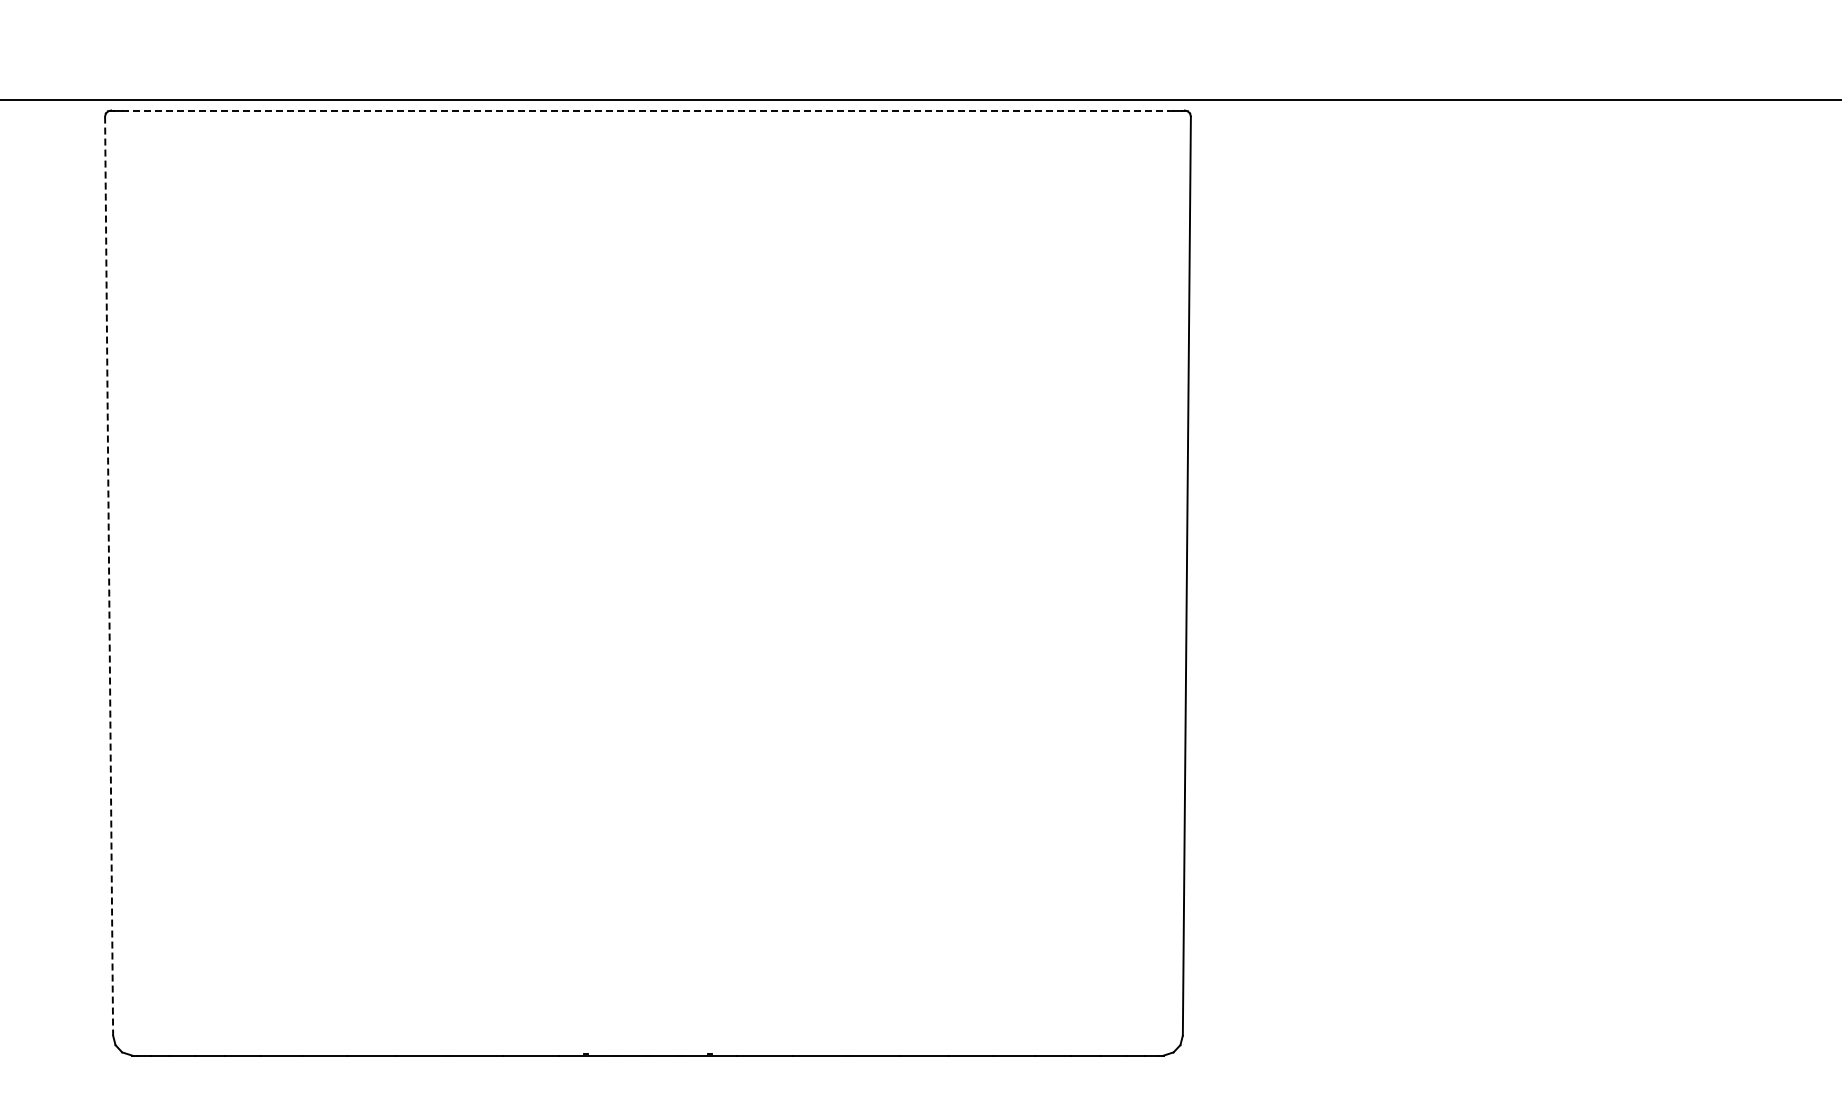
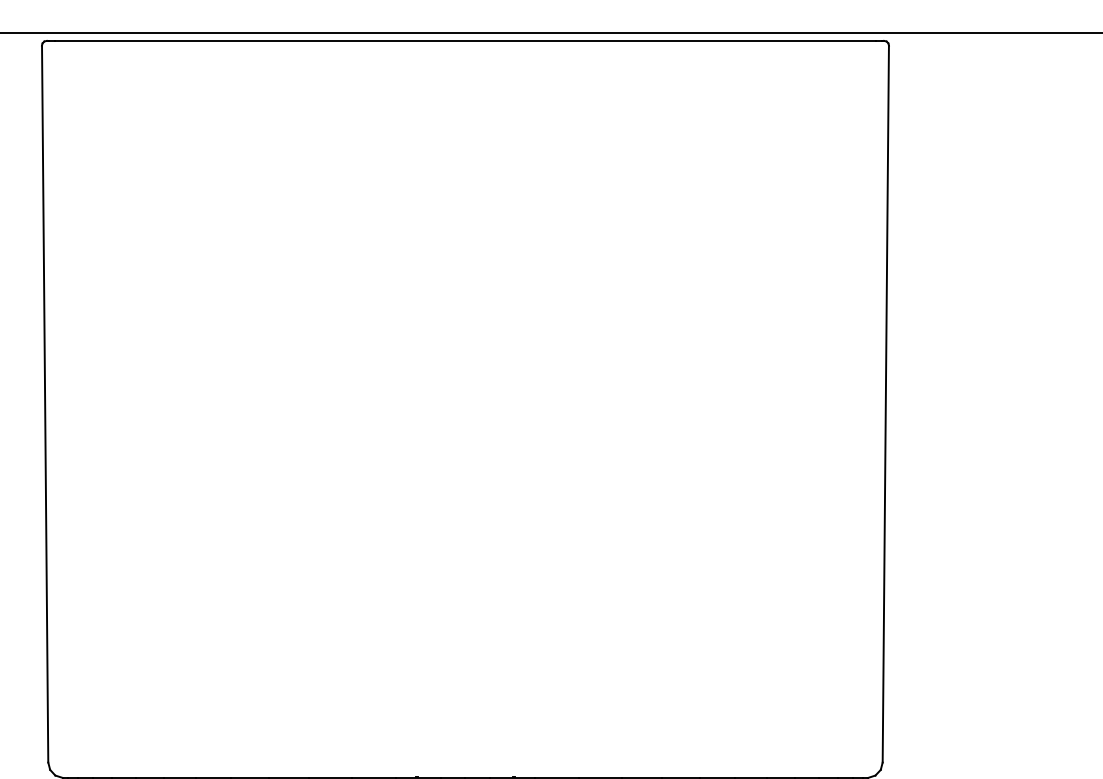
line: (648, 110) -> (465, 40), dashed -> solid
line: (109, 576) -> (45, 404), dashed -> solid

